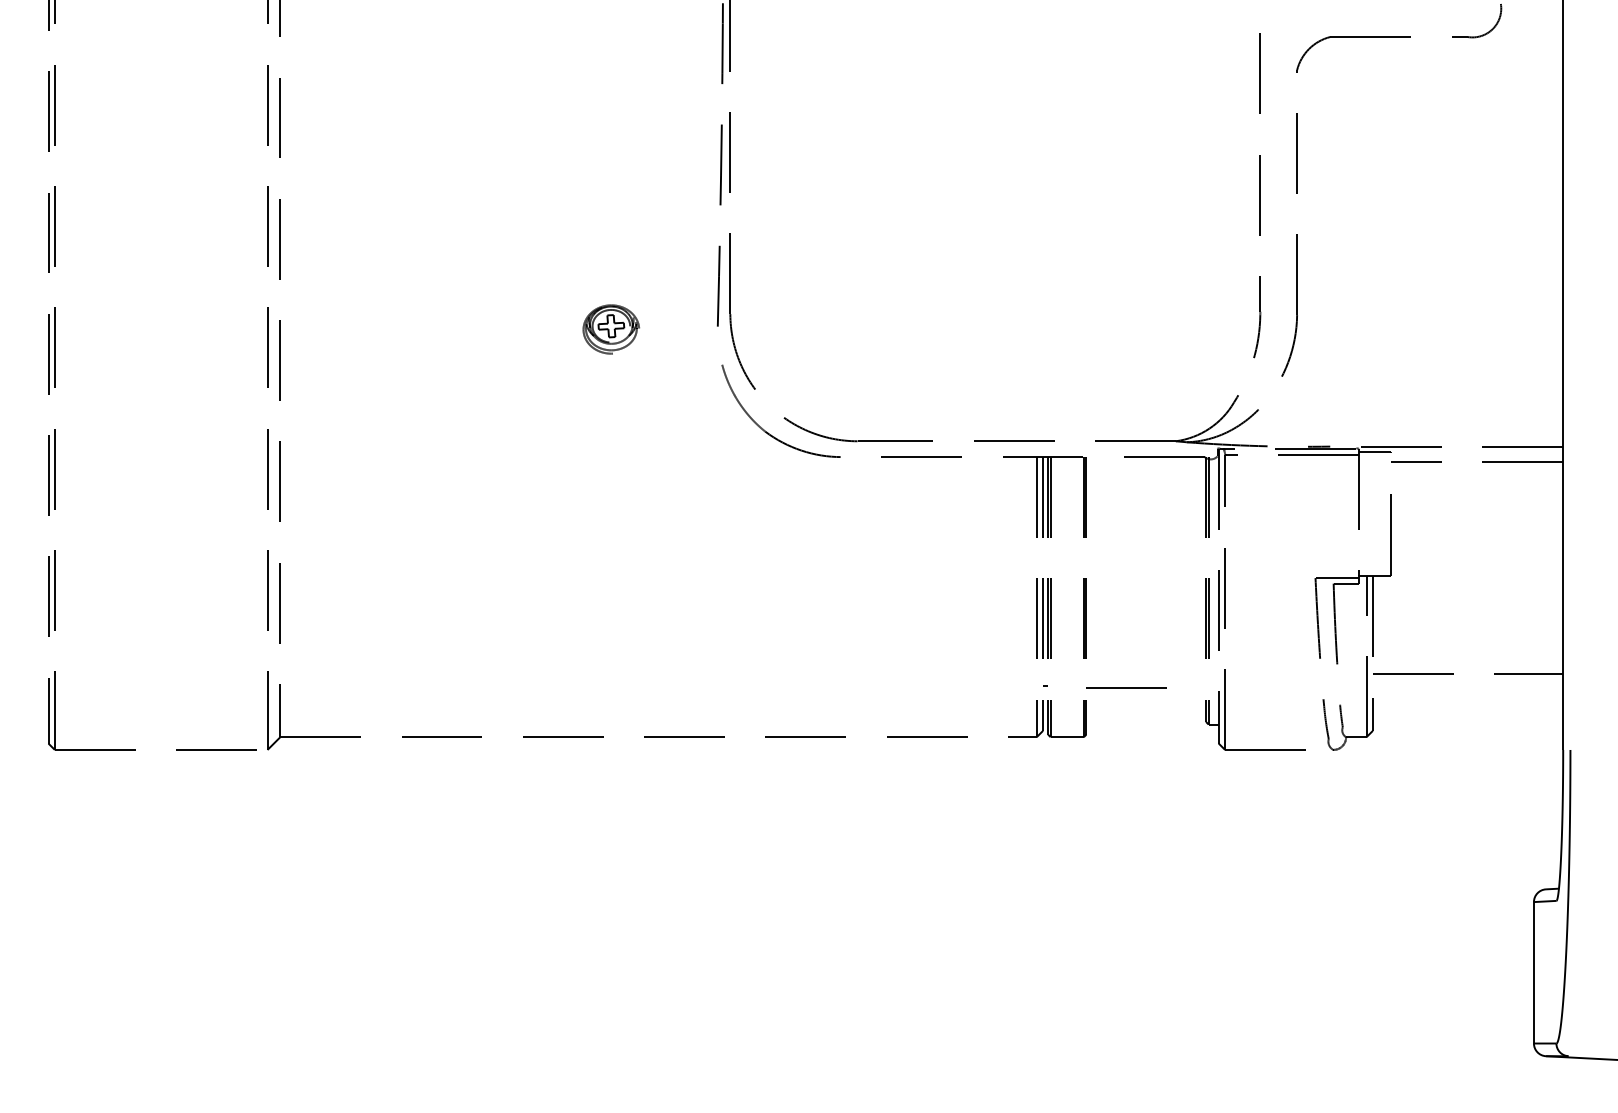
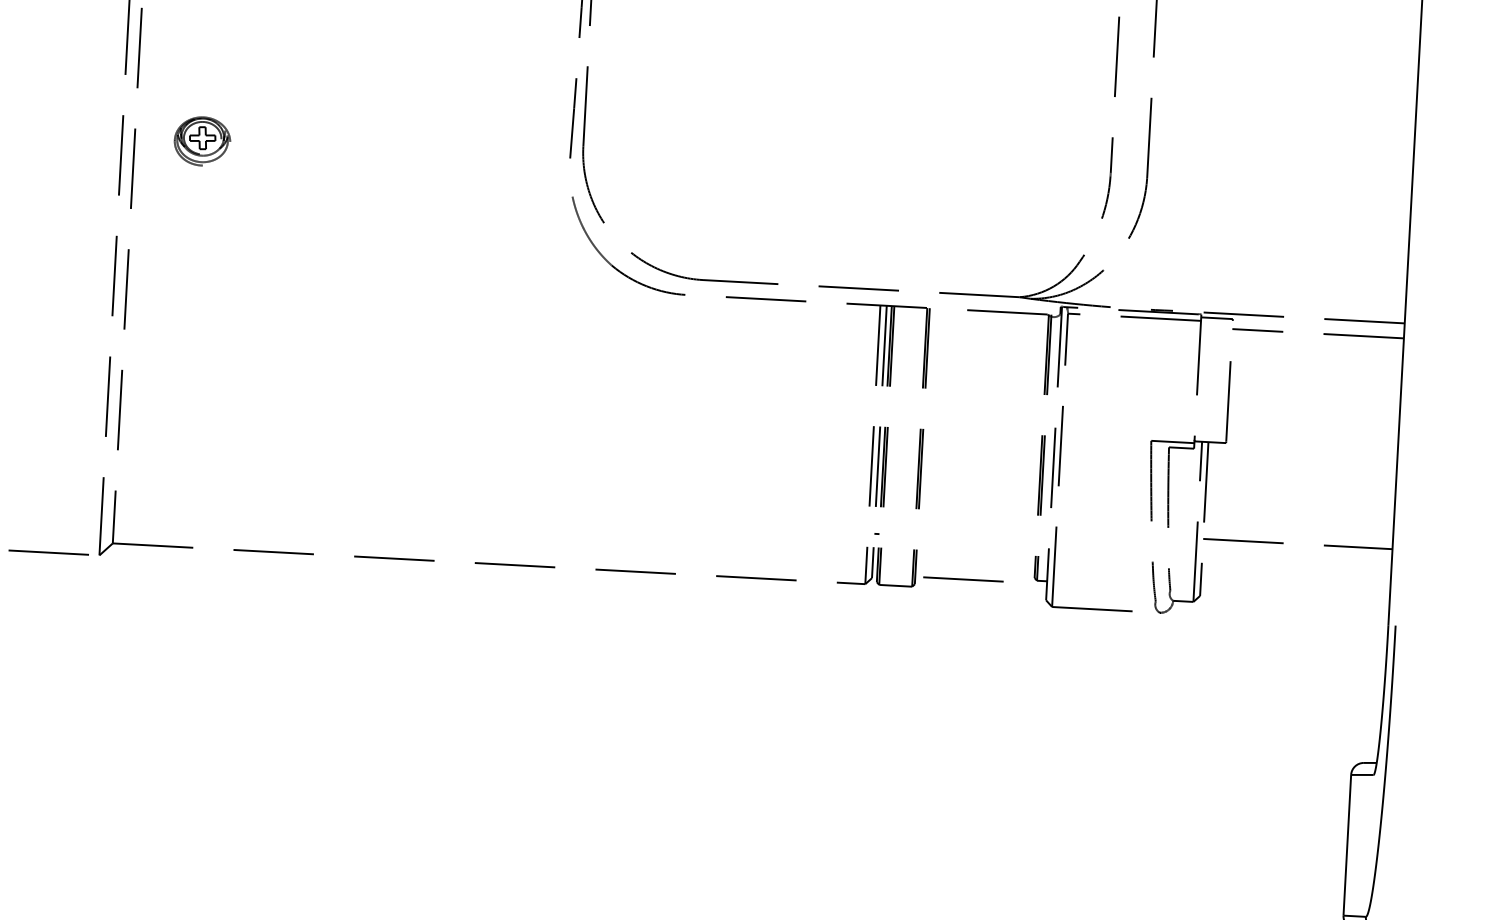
part: (610, 329) -> (201, 141), moved
line: (1126, 687) -> (963, 578), moved

